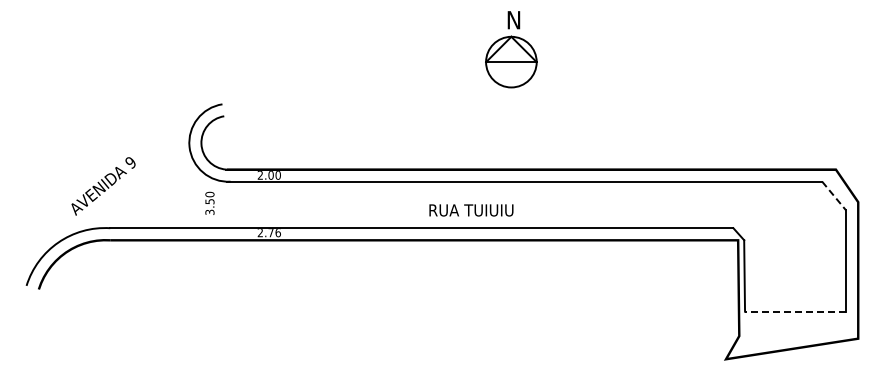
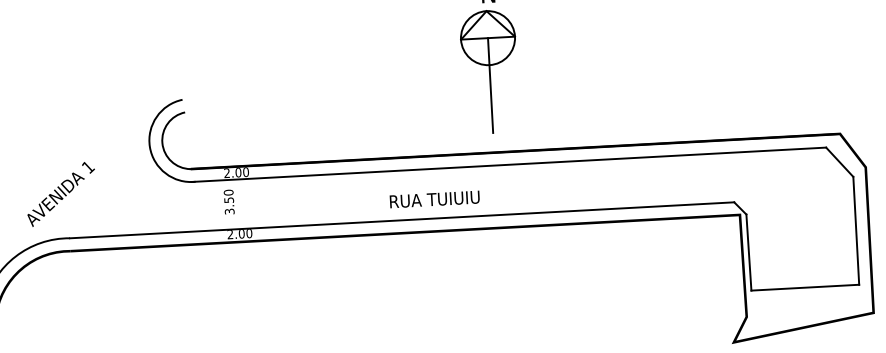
line: (511, 106) -> (490, 85), added
text: (130, 162) -> (87, 167), 9 -> 1
line: (834, 196) -> (840, 162), dashed -> solid
text: (209, 202) -> (228, 201), moved
text: (471, 210) -> (434, 199), moved
text: (274, 233) -> (245, 234), 2.76 -> 2.00
line: (795, 311) -> (805, 287), dashed -> solid

